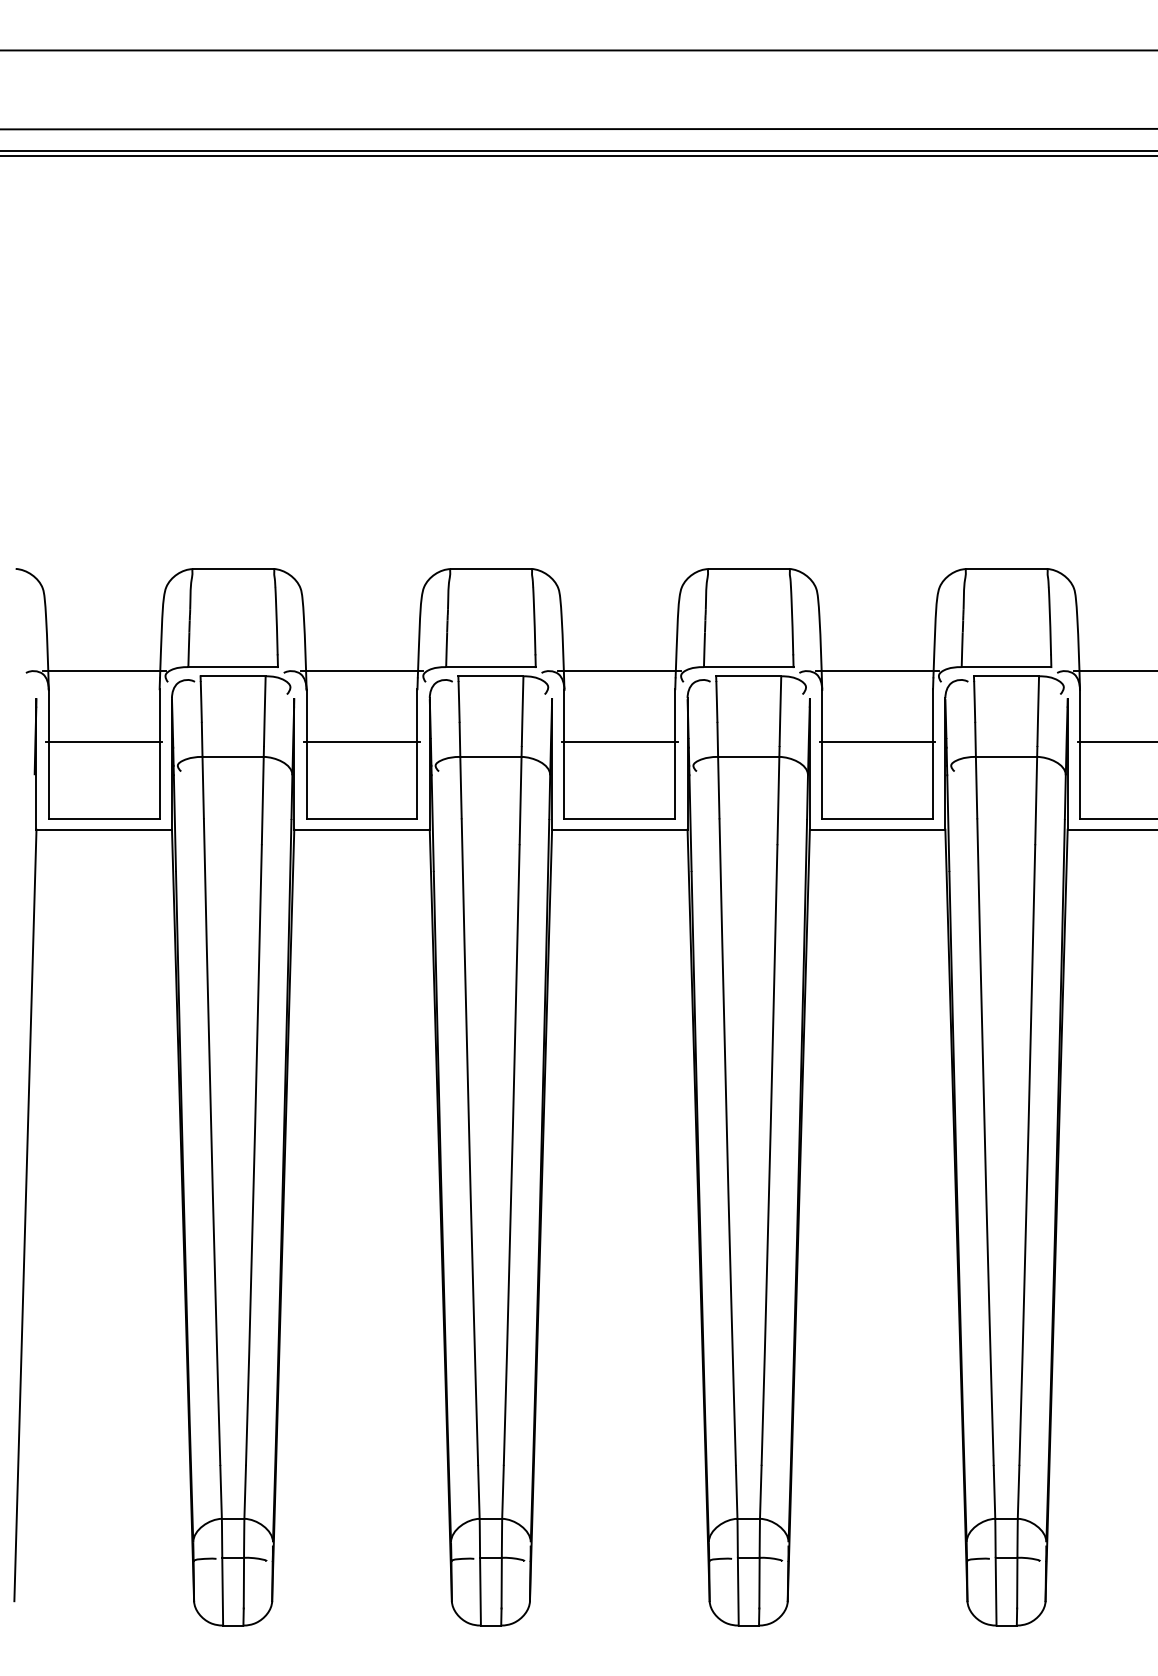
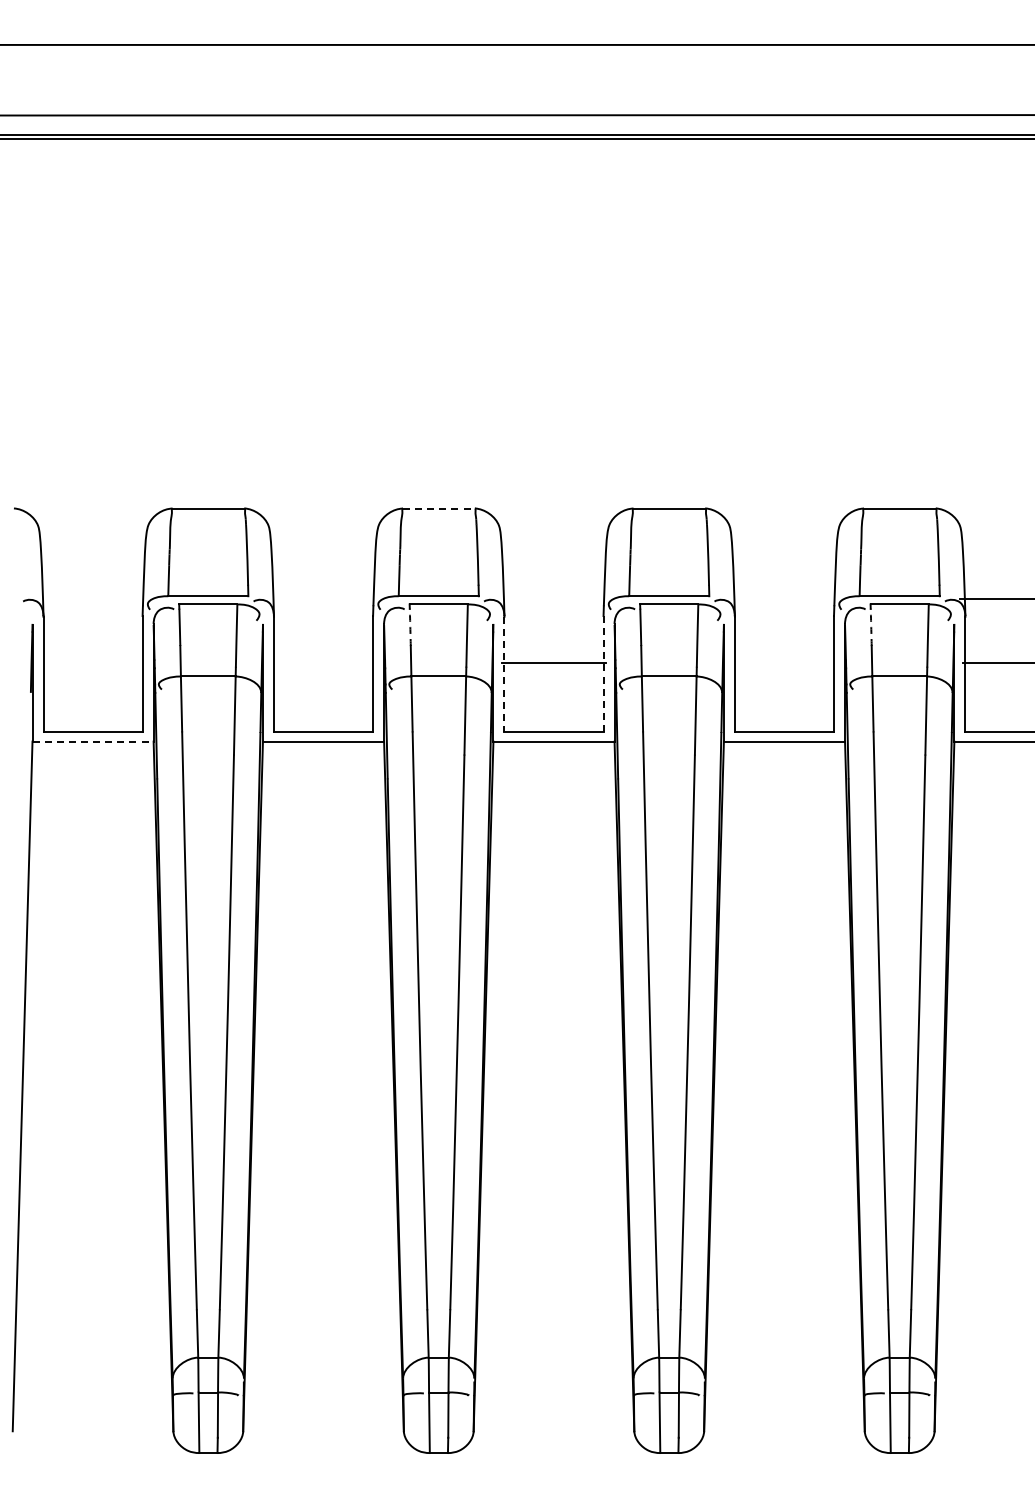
line: (490, 568) -> (438, 508), solid -> dashed
line: (104, 670) -> (93, 599), removed
line: (361, 670) -> (323, 599), removed
line: (619, 670) -> (553, 599), removed
line: (877, 670) -> (784, 599), removed
arc: (459, 702) -> (410, 627), solid -> dashed
arc: (974, 702) -> (871, 627), solid -> dashed
line: (103, 741) -> (92, 662), removed
line: (361, 741) -> (323, 662), removed
line: (877, 741) -> (784, 662), removed
line: (564, 754) -> (504, 674), solid -> dashed
line: (675, 754) -> (603, 674), solid -> dashed
line: (104, 829) -> (93, 741), solid -> dashed

